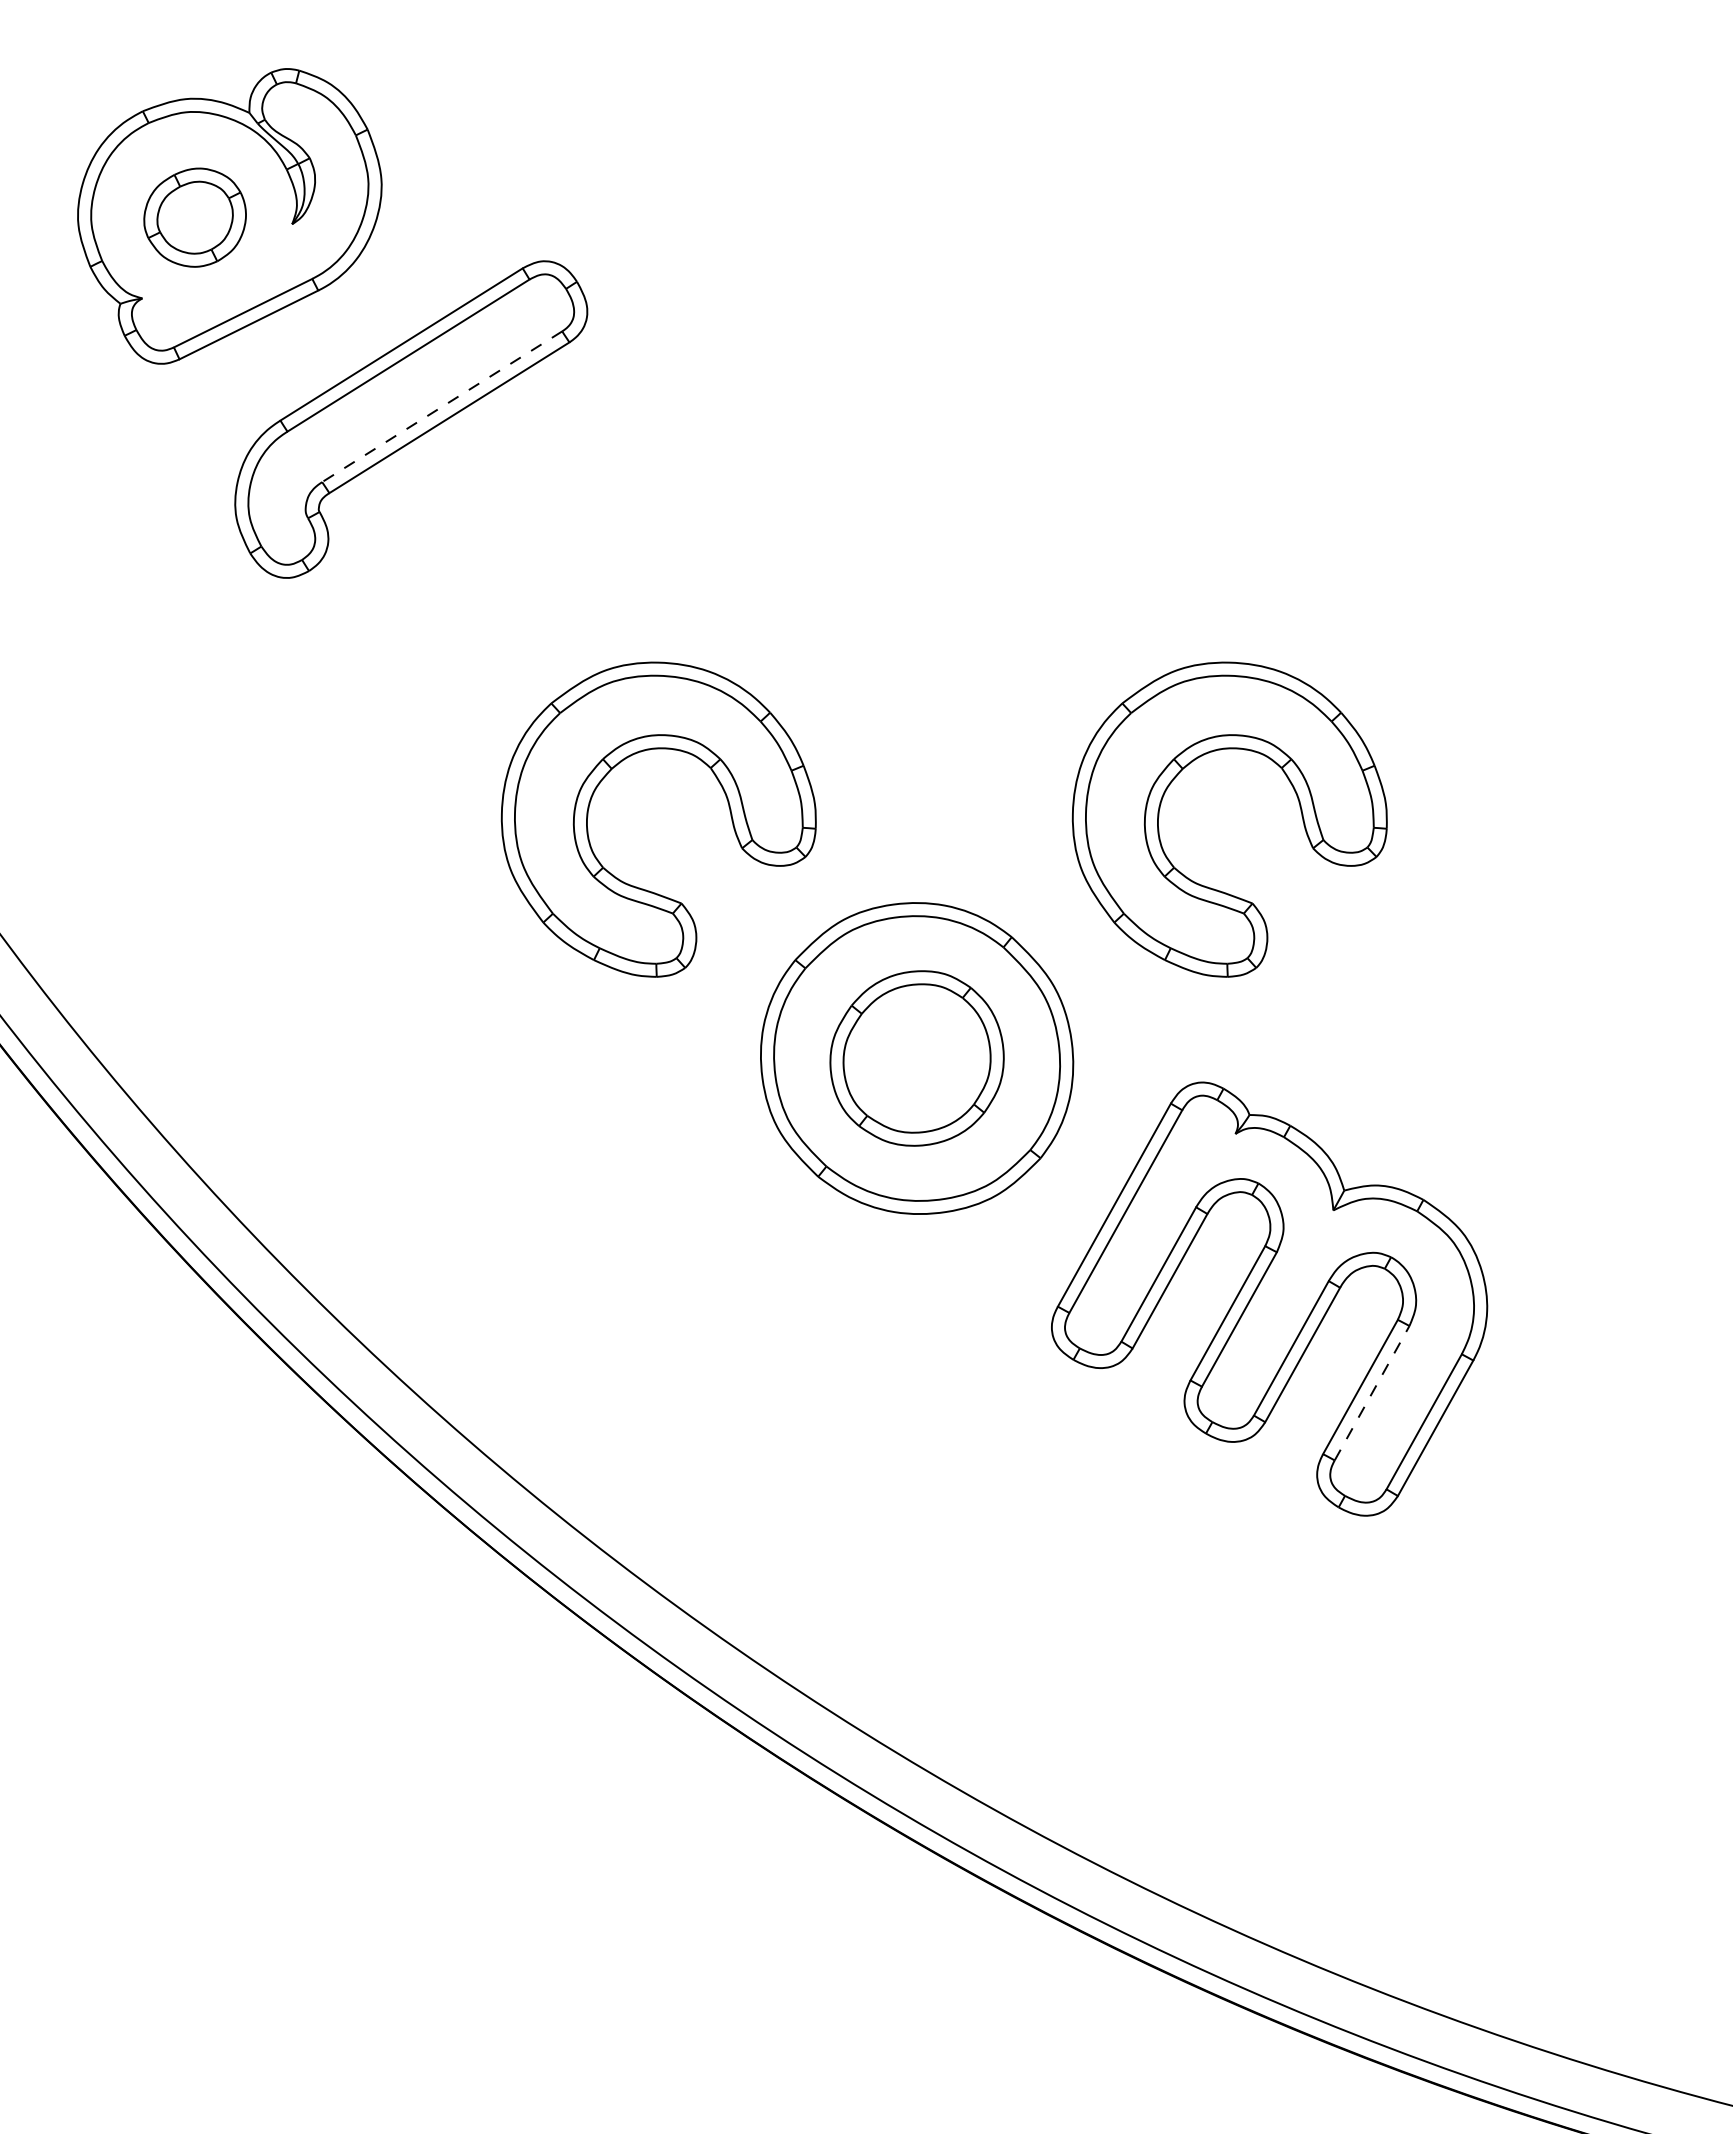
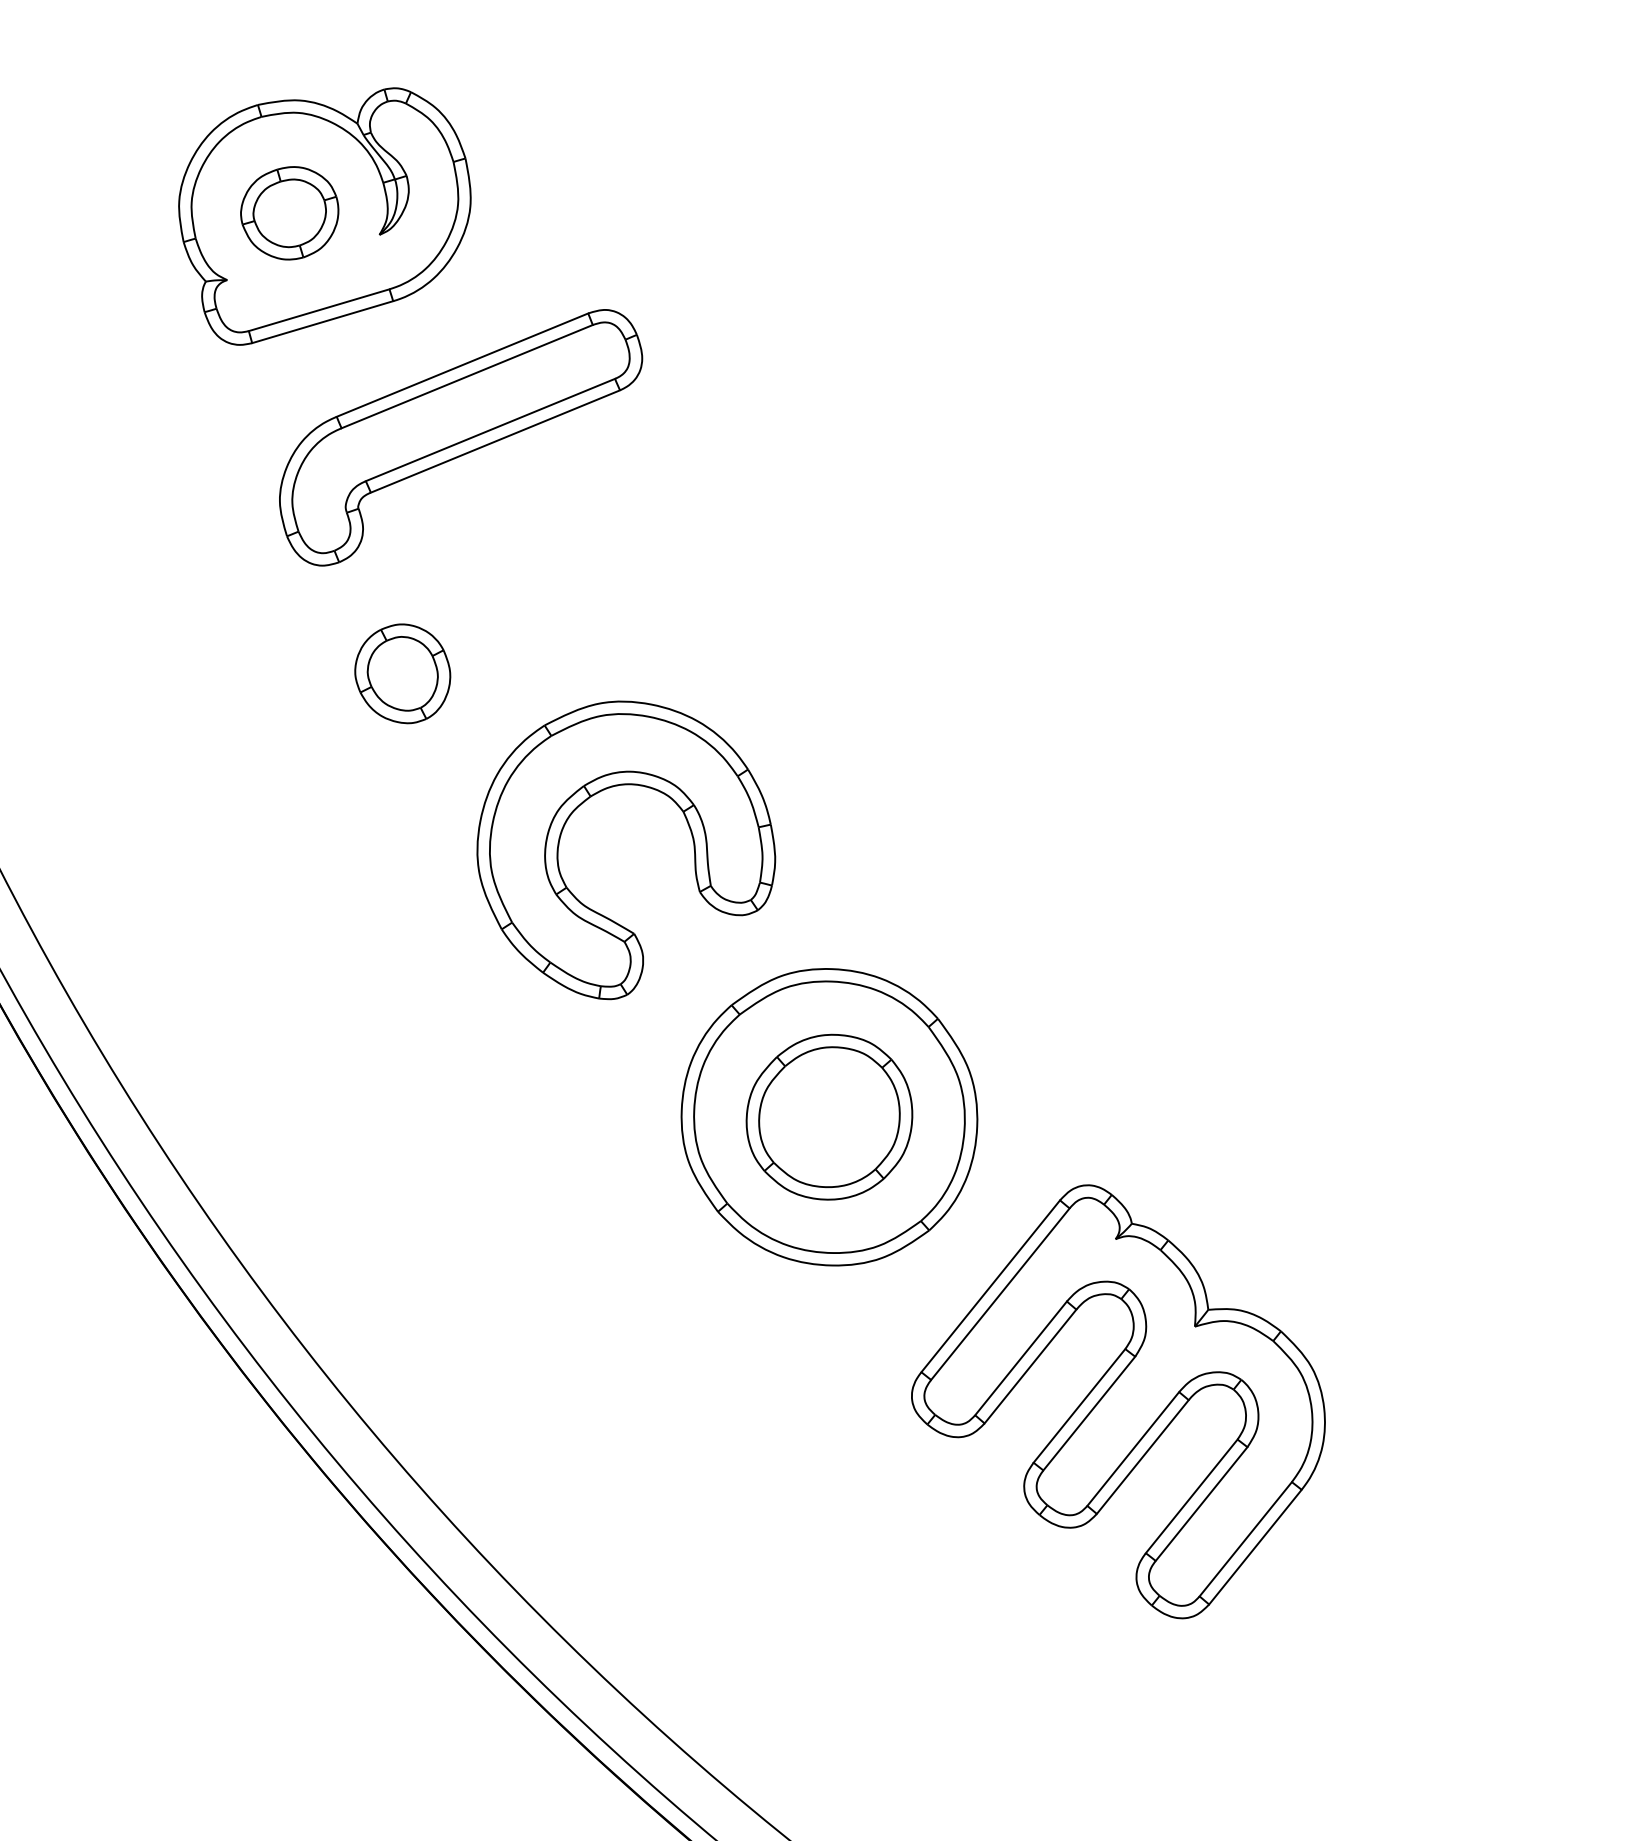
line: (442, 406) -> (490, 429), dashed -> solid
part: (394, 674) -> (402, 672), added
part: (1177, 776) -> (1119, 895), removed
line: (1372, 1393) -> (1201, 1504), dashed -> solid

